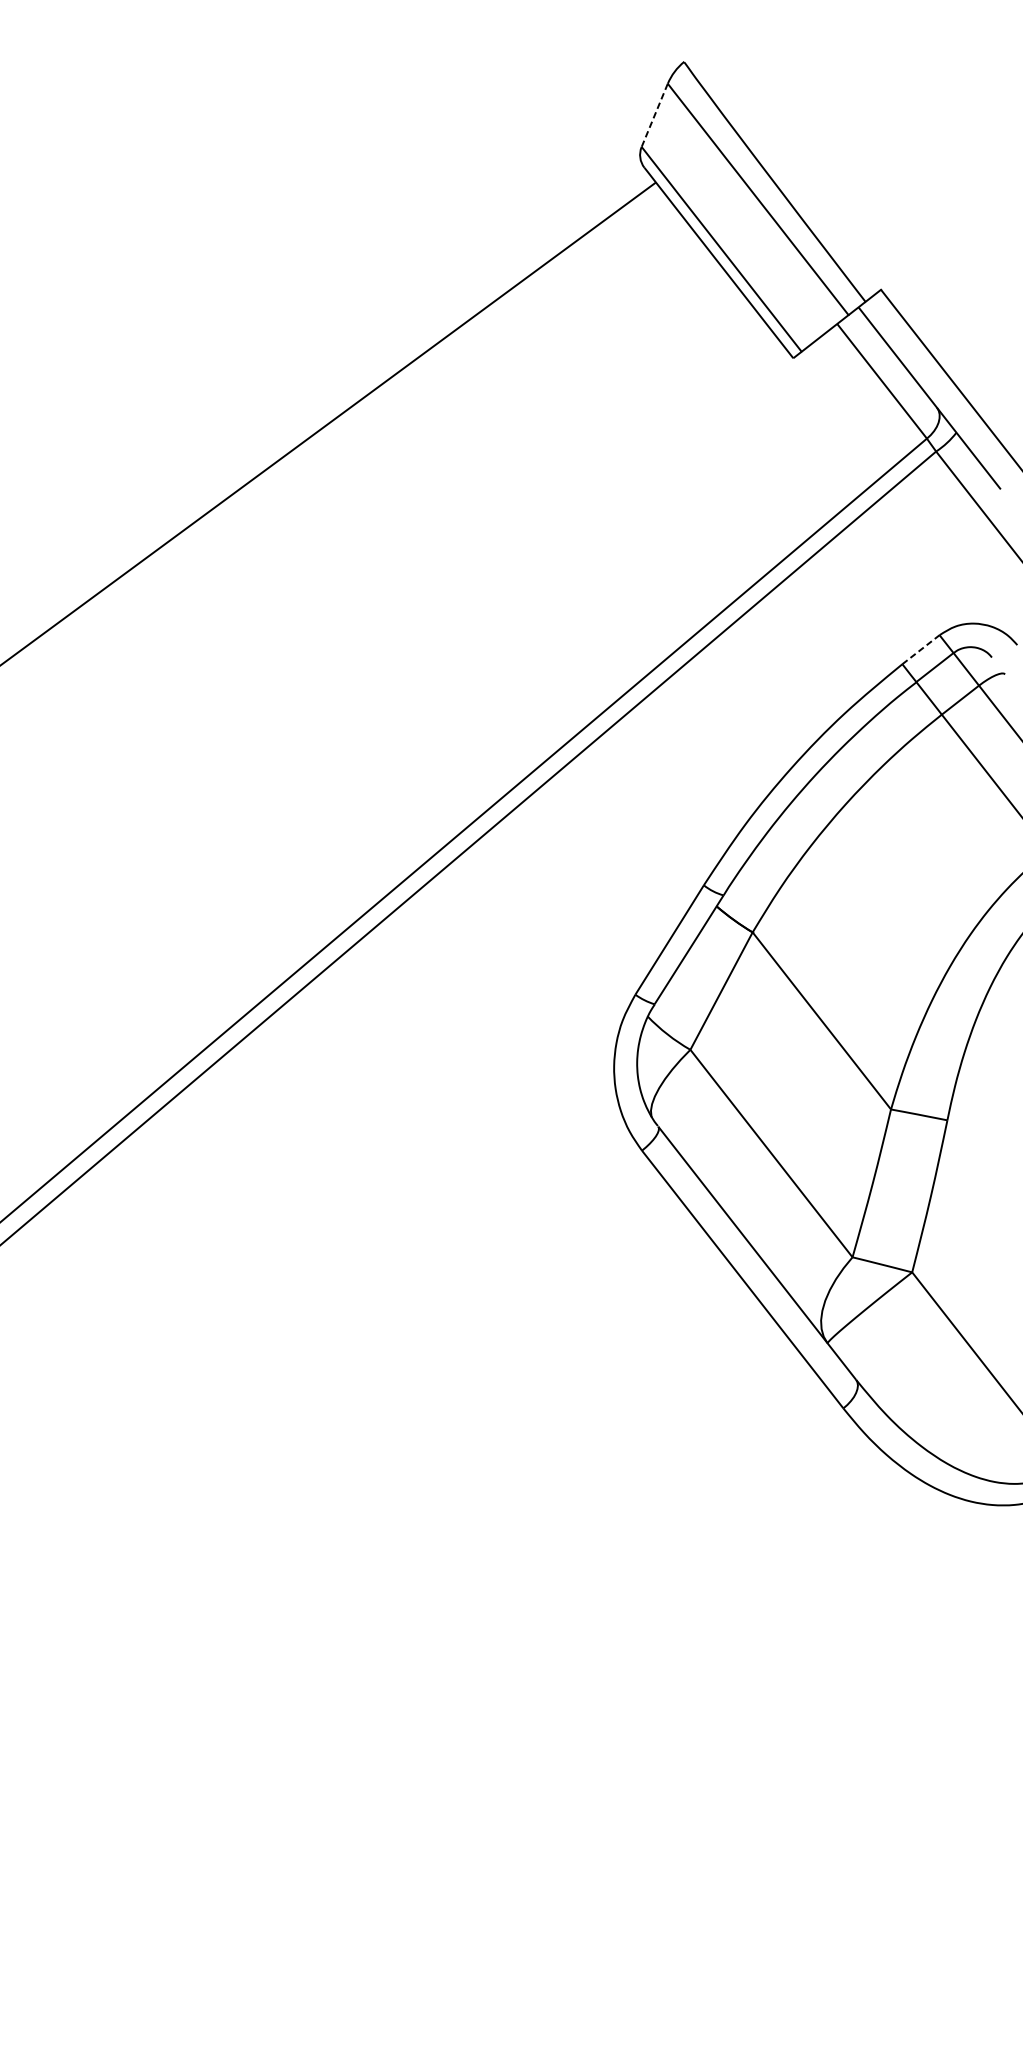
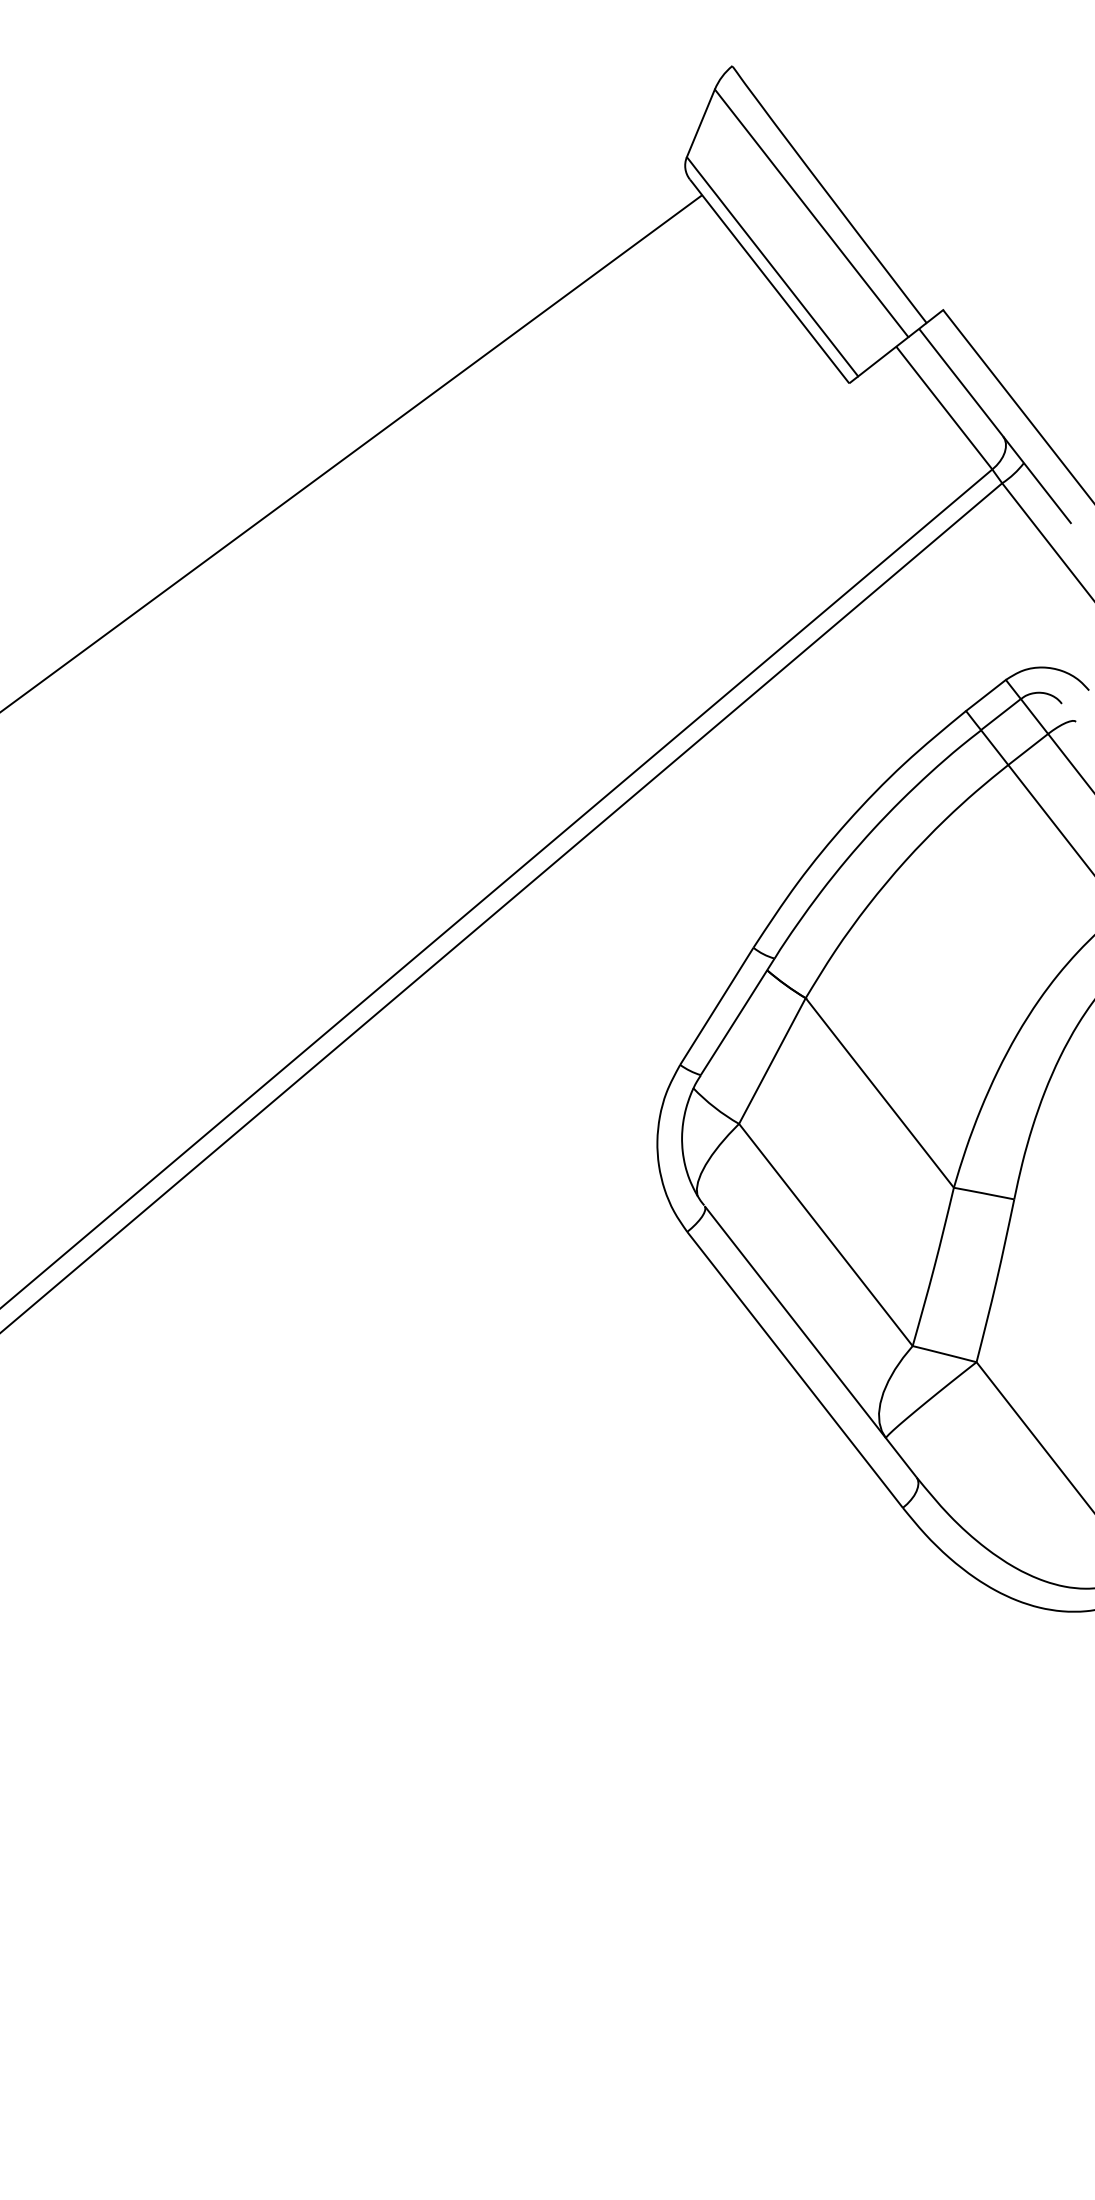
line: (654, 115) -> (700, 123), dashed -> solid
line: (921, 649) -> (986, 695), dashed -> solid

